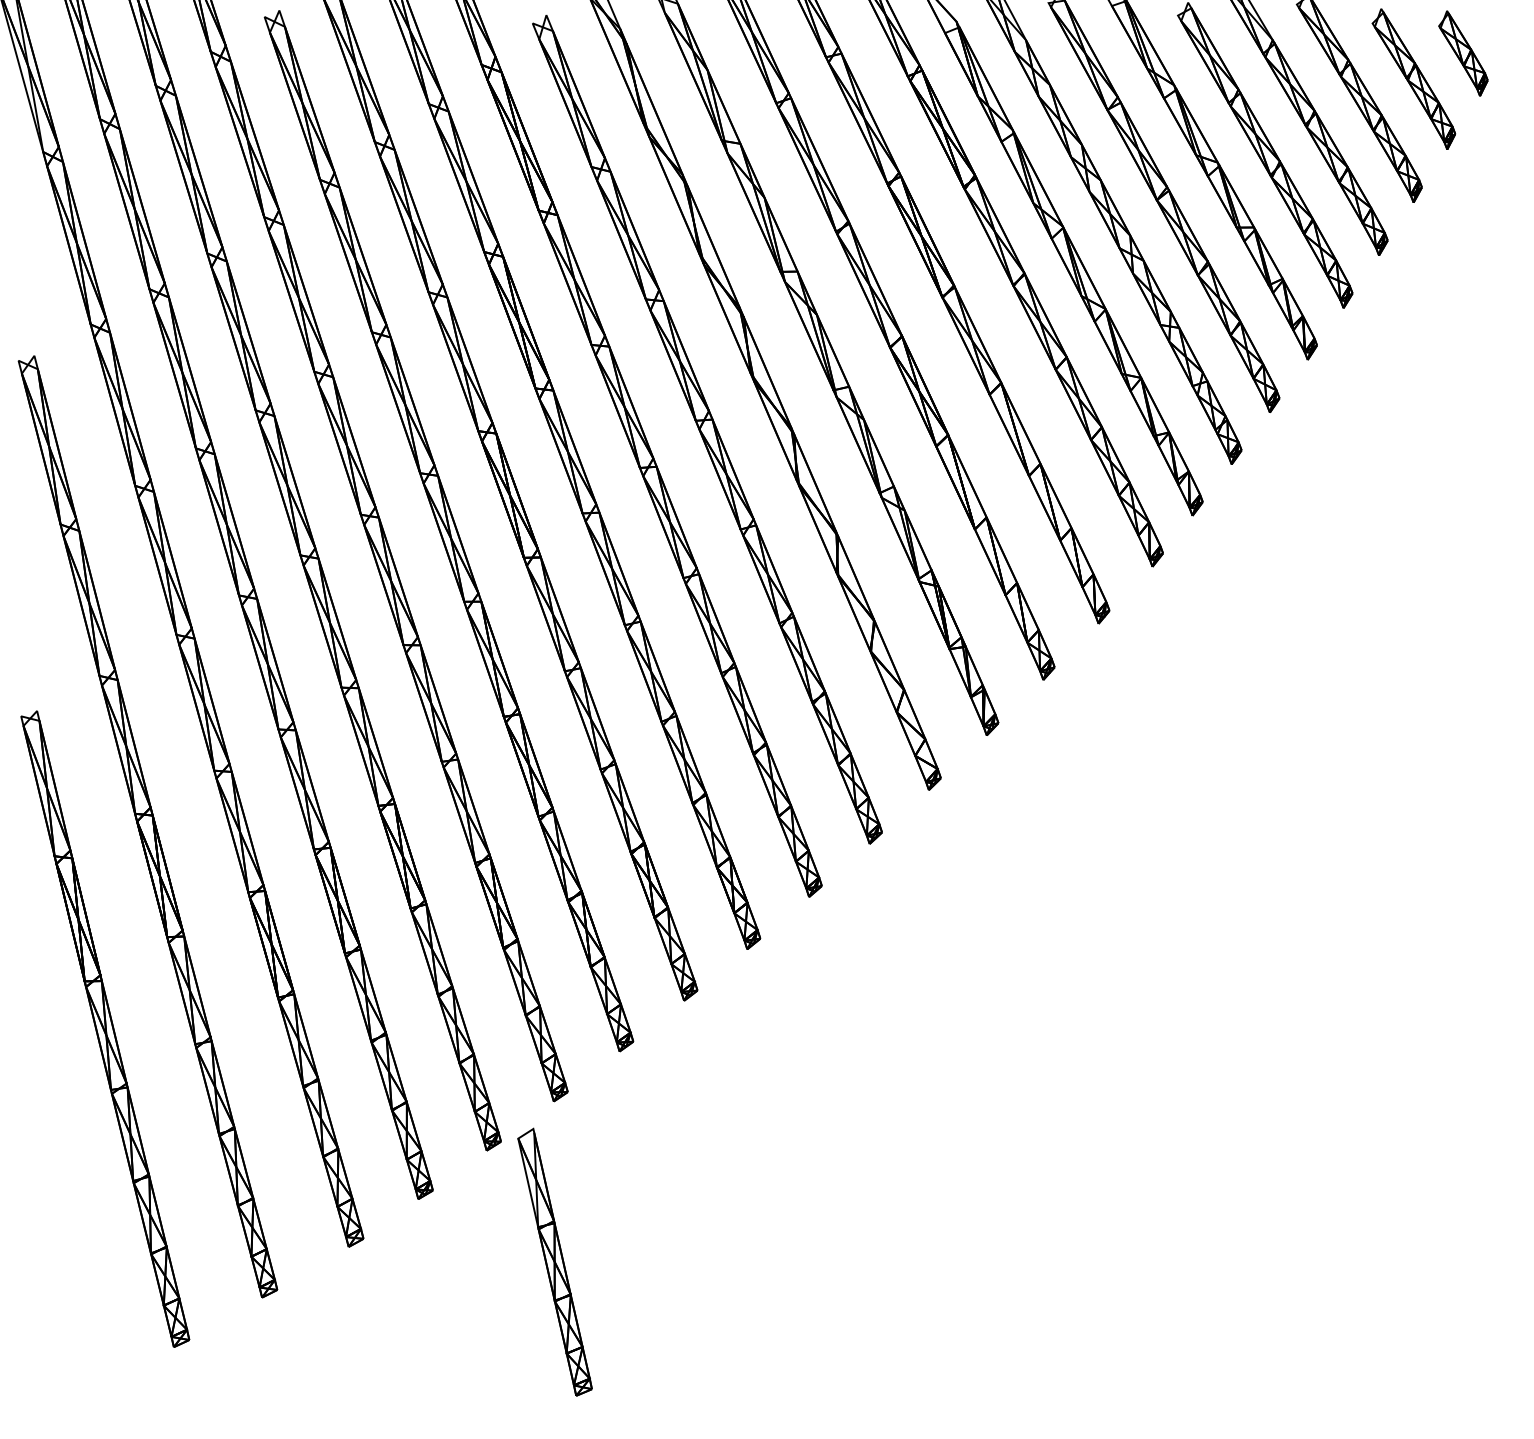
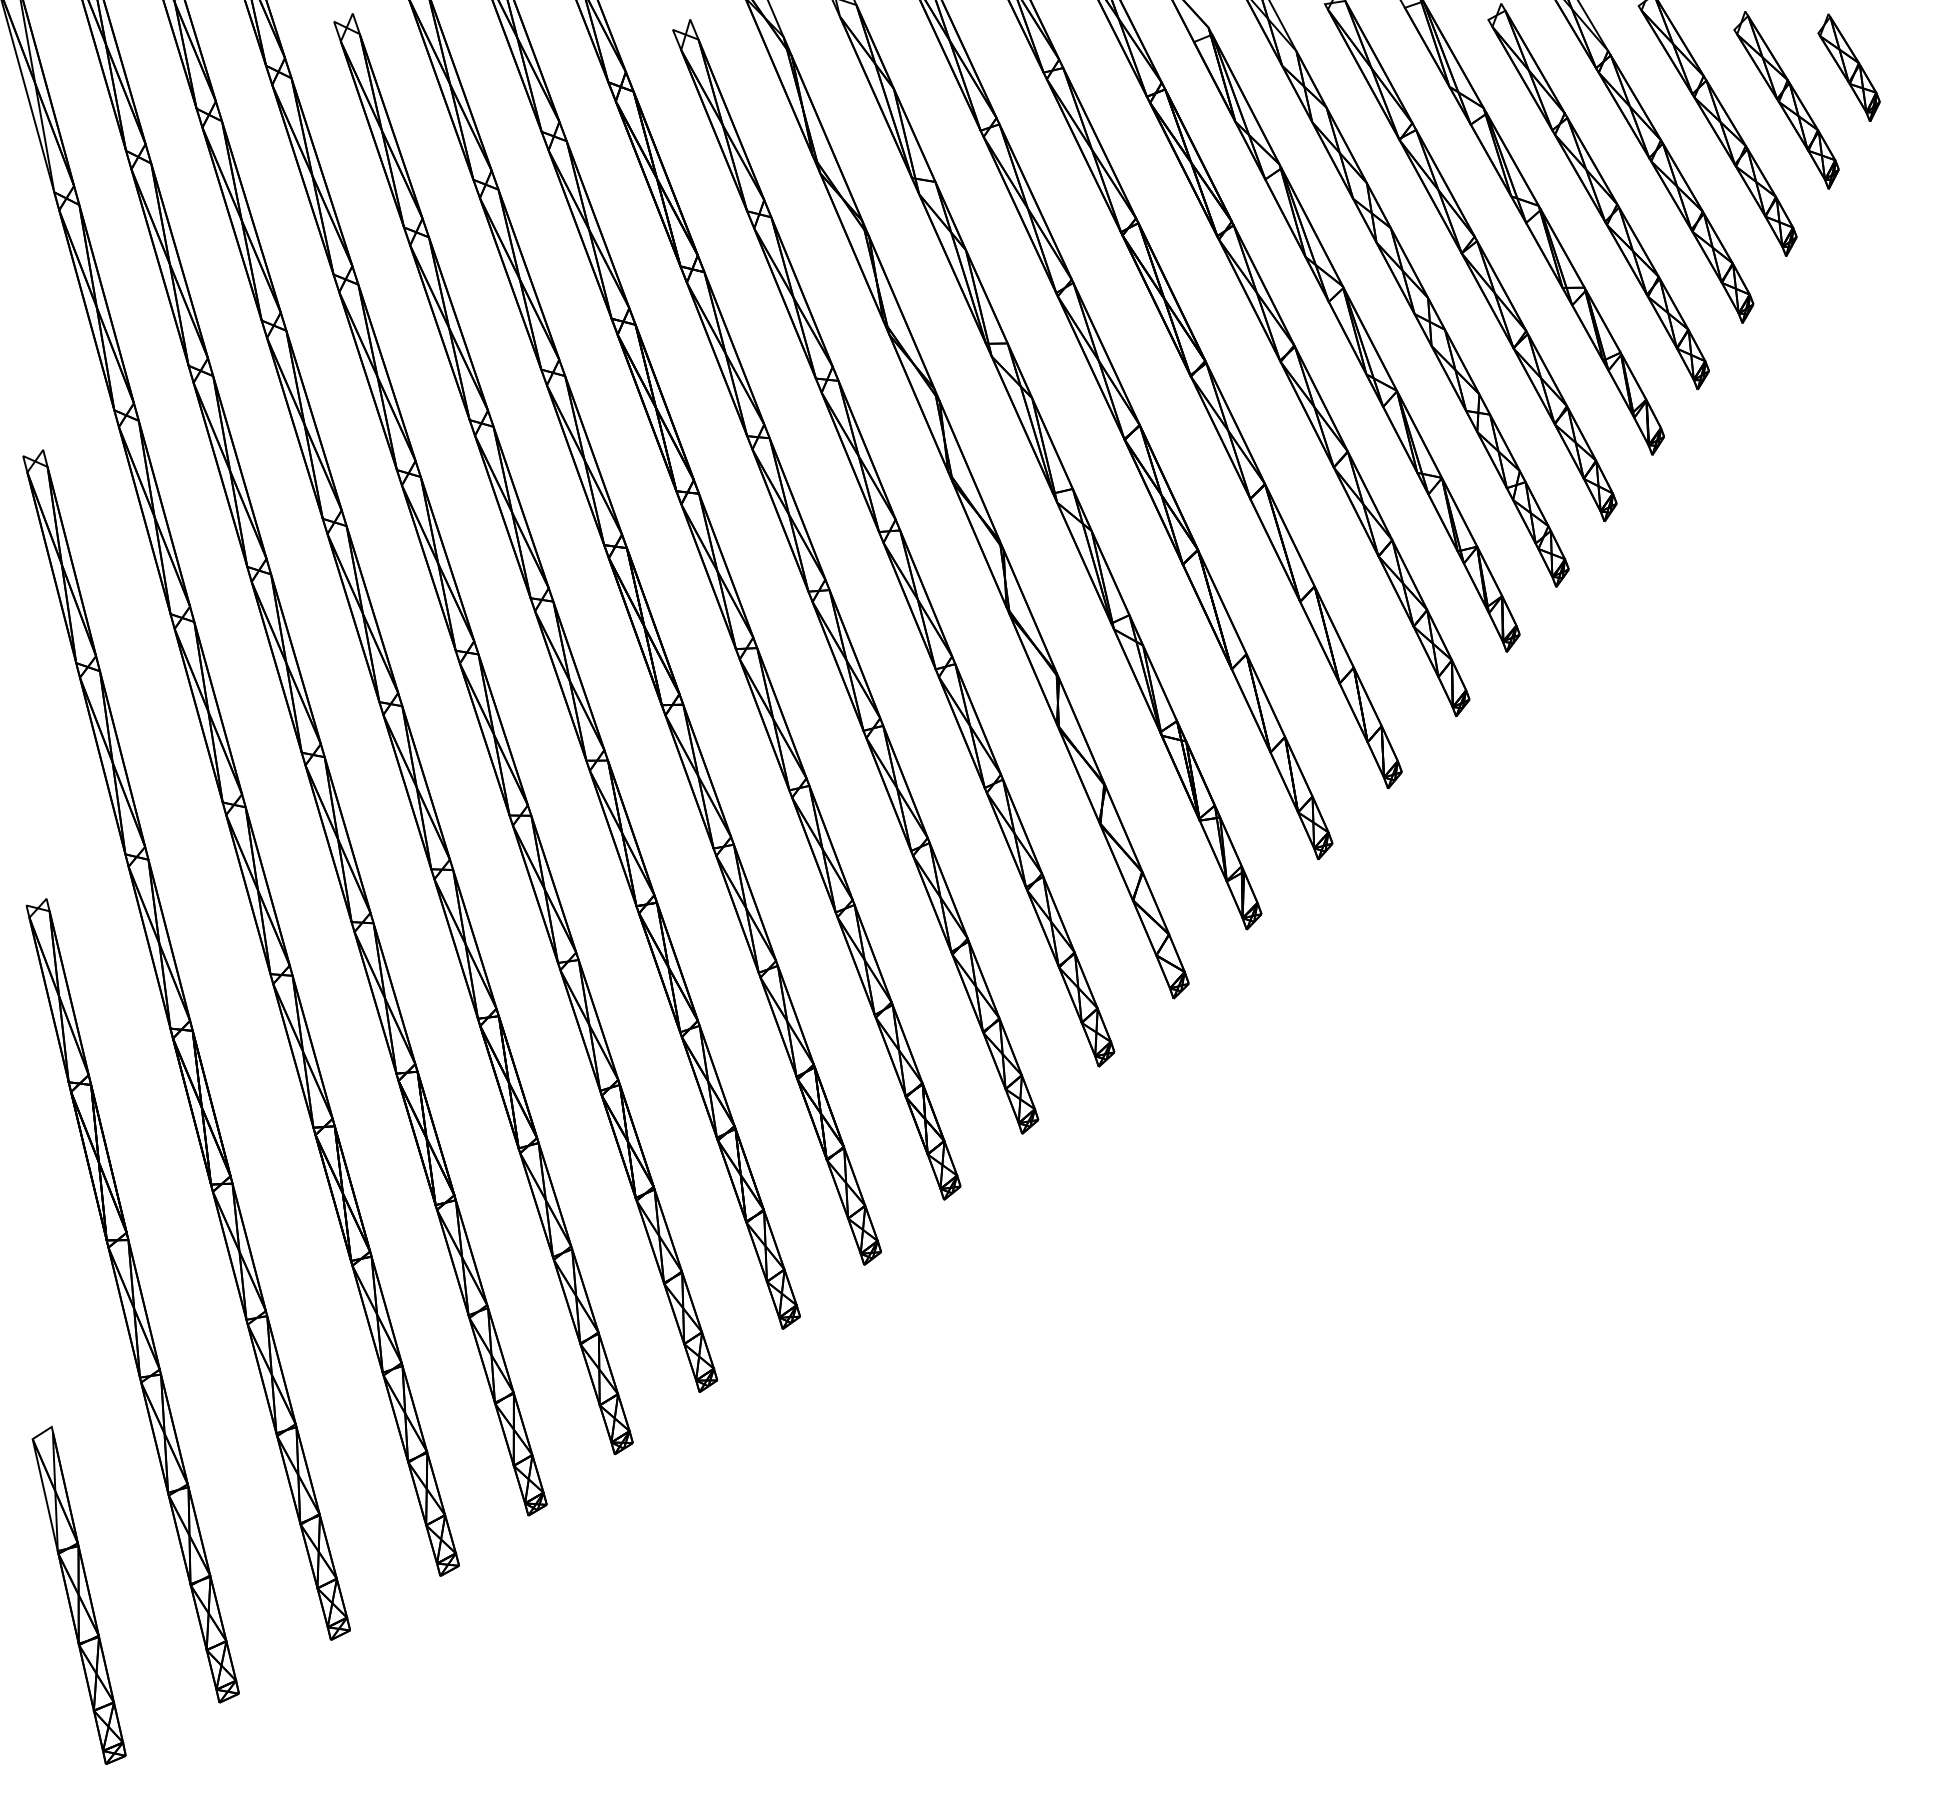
part: (554, 1261) -> (78, 1594), moved

